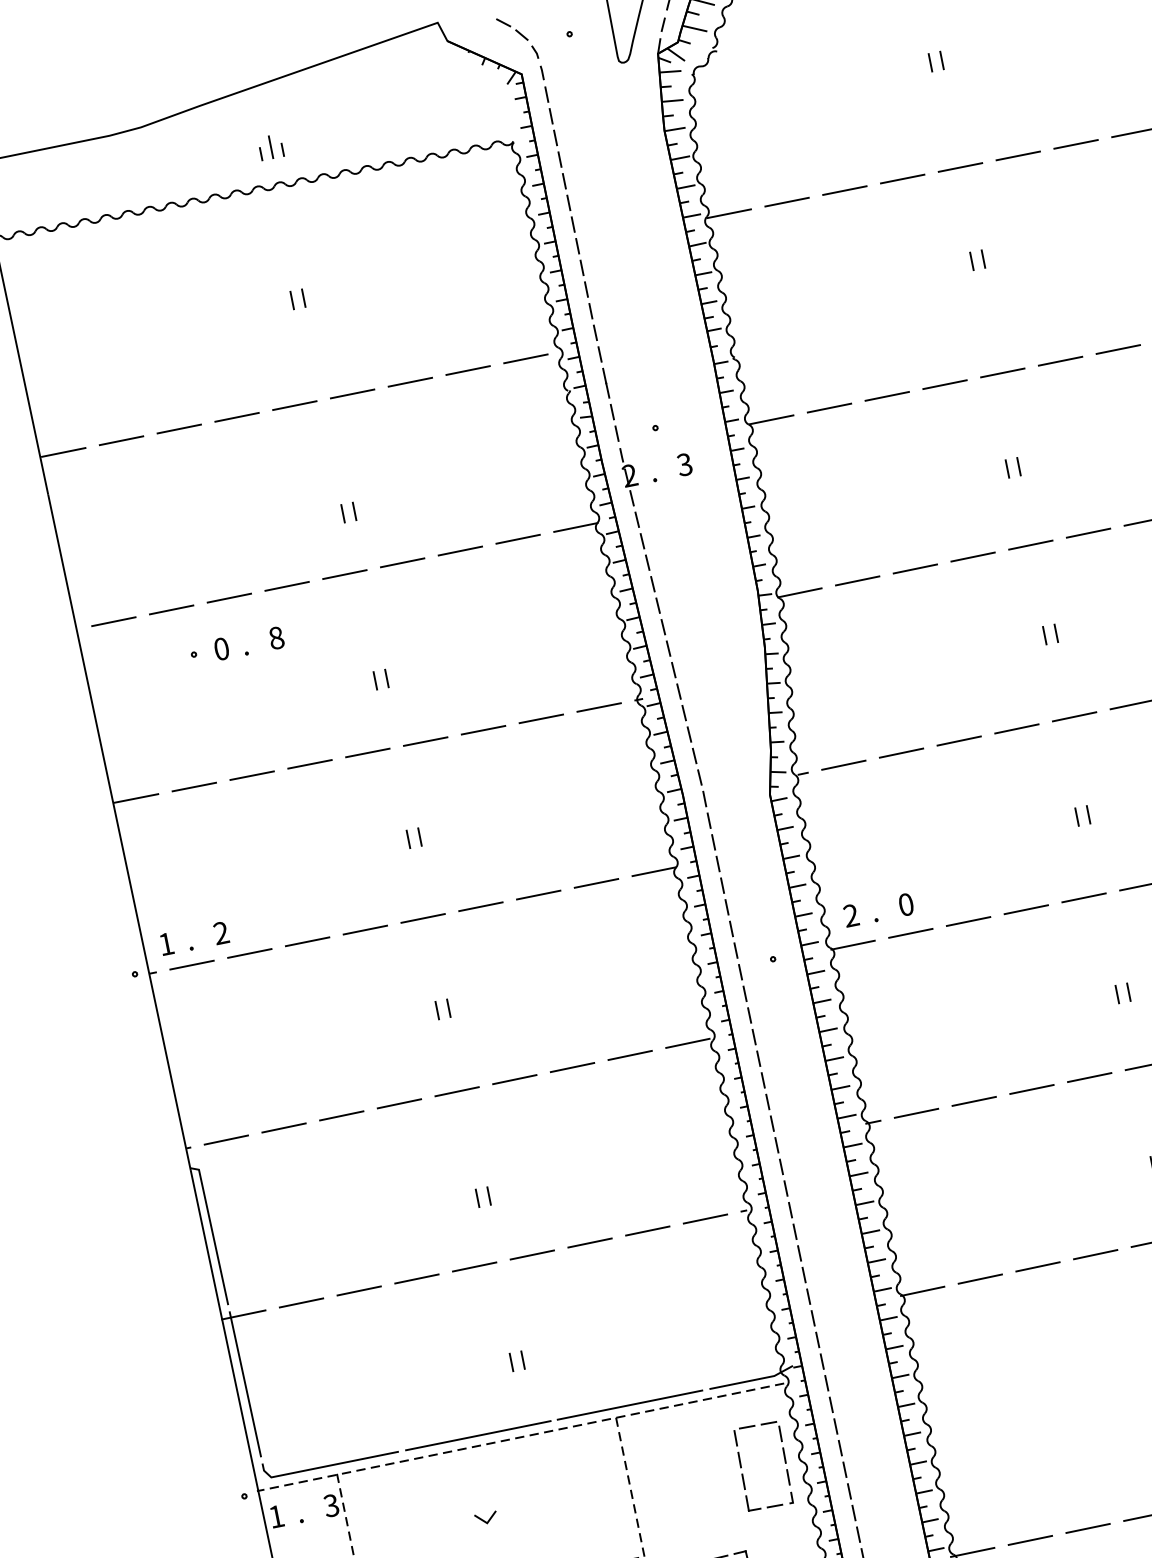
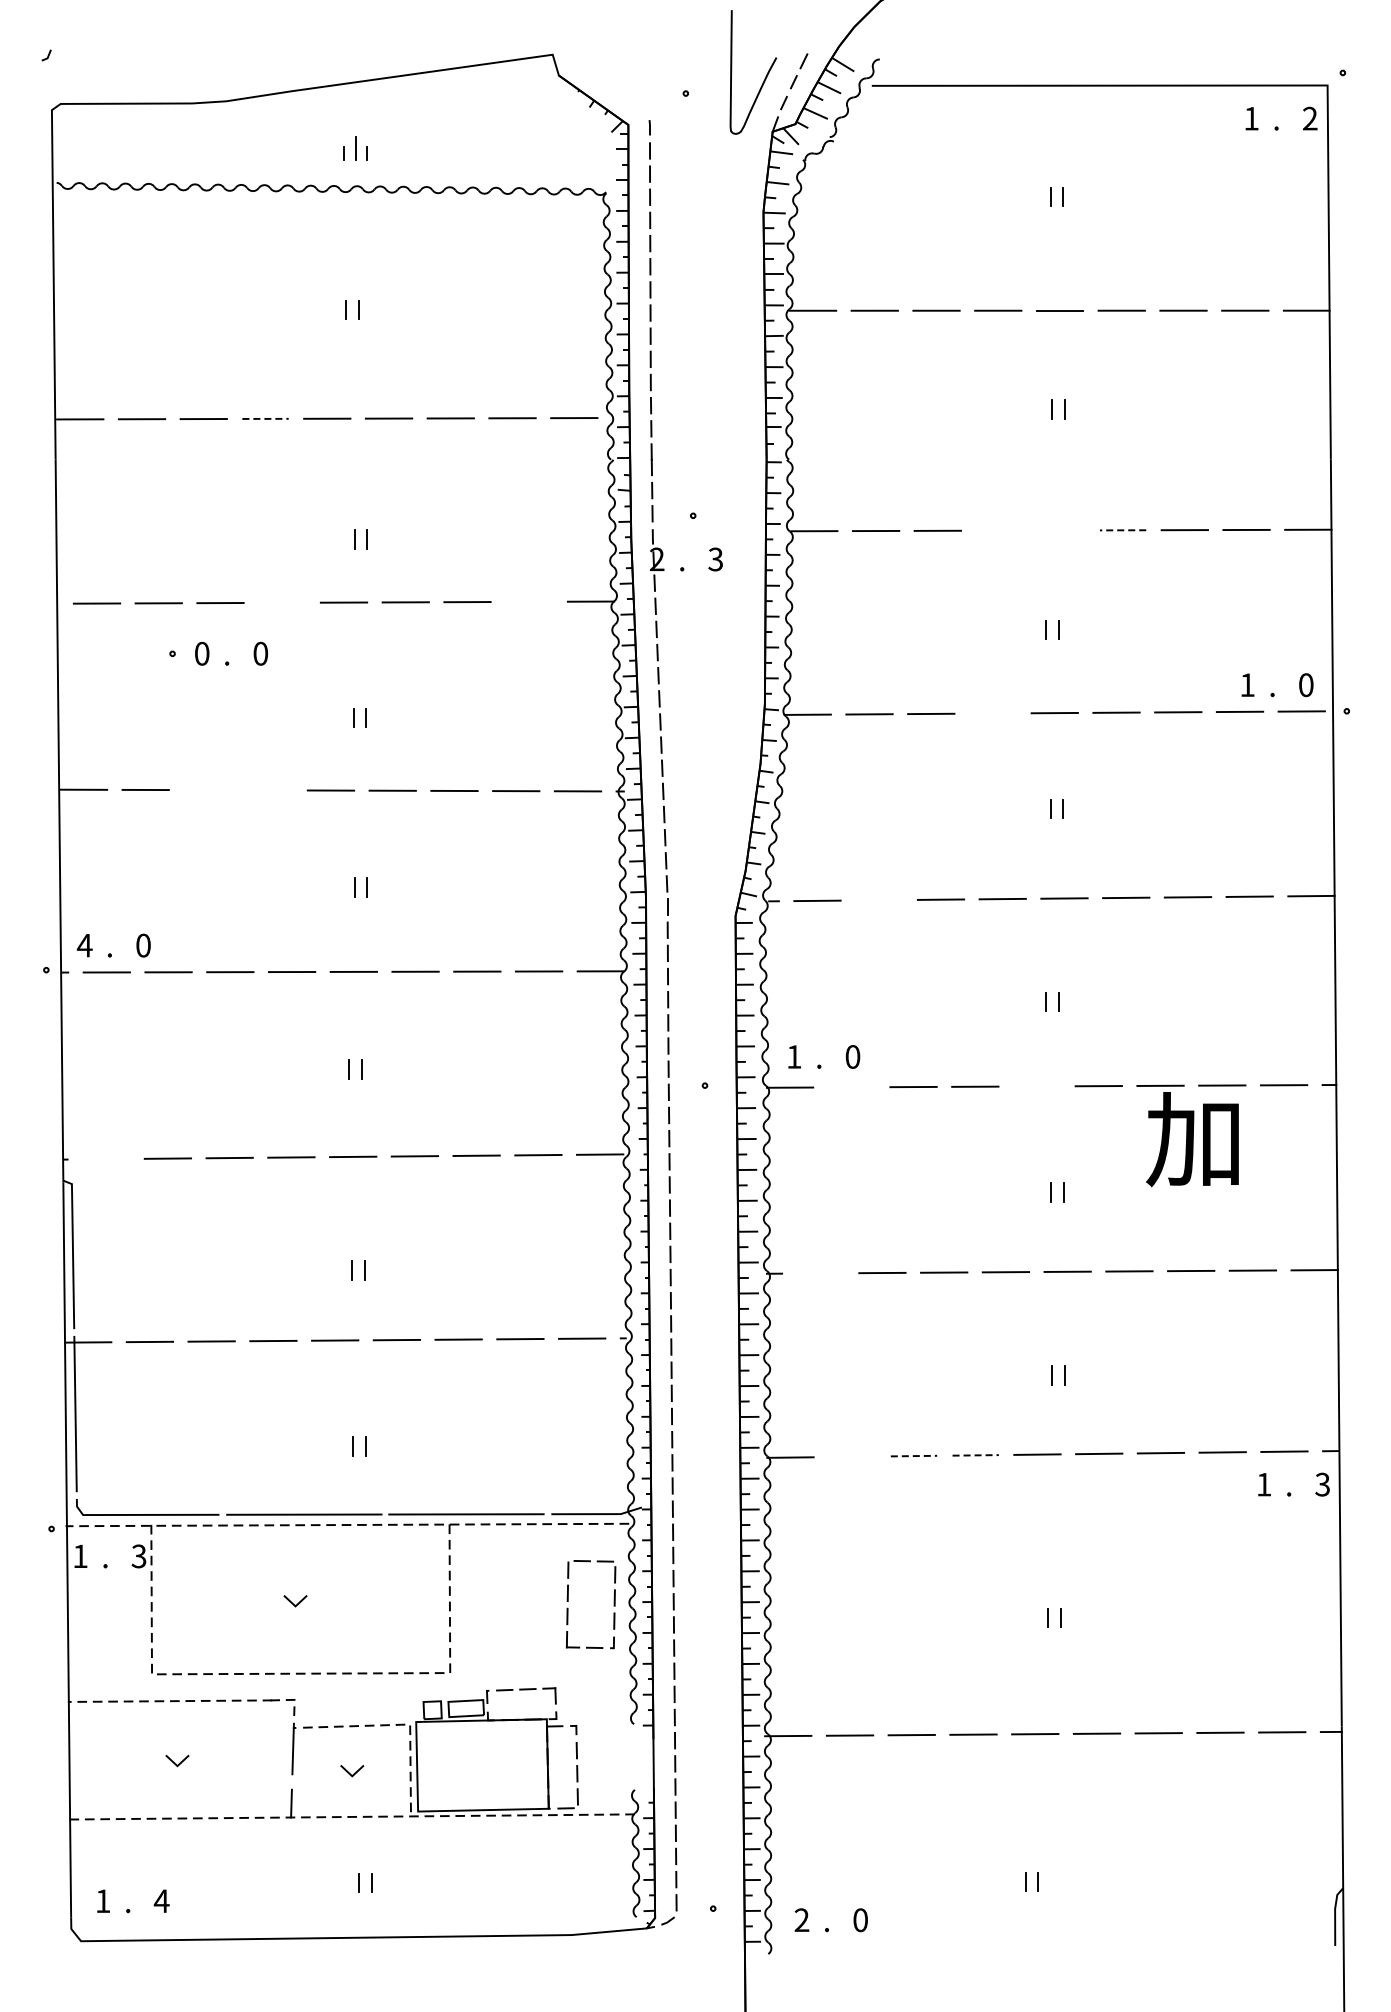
part: (517, 38) -> (631, 87), removed
line: (1060, 361) -> (1122, 530), solid -> dashed
line: (1002, 372) -> (1061, 530), removed
line: (944, 384) -> (999, 530), removed
line: (237, 416) -> (266, 418), solid -> dashed
line: (518, 538) -> (529, 601), removed
line: (972, 557) -> (992, 713), removed
line: (287, 586) -> (282, 602), removed
text: (276, 637) -> (260, 653), 8 -> 0
line: (901, 753) -> (879, 900), removed
line: (310, 764) -> (269, 790), removed
line: (252, 776) -> (207, 790), removed
line: (1083, 898) -> (1036, 1086), removed
text: (851, 915) -> (794, 1056), 2 -> 1
text: (221, 933) -> (143, 945), 2 -> 0
line: (910, 933) -> (851, 1087), removed
text: (166, 944) -> (84, 945), 1 -> 4
line: (916, 1113) -> (820, 1273), removed
line: (226, 1140) -> (106, 1159), removed
line: (1096, 1254) -> (976, 1455), solid -> dashed
line: (1038, 1267) -> (914, 1456), solid -> dashed
line: (980, 1278) -> (852, 1456), removed

